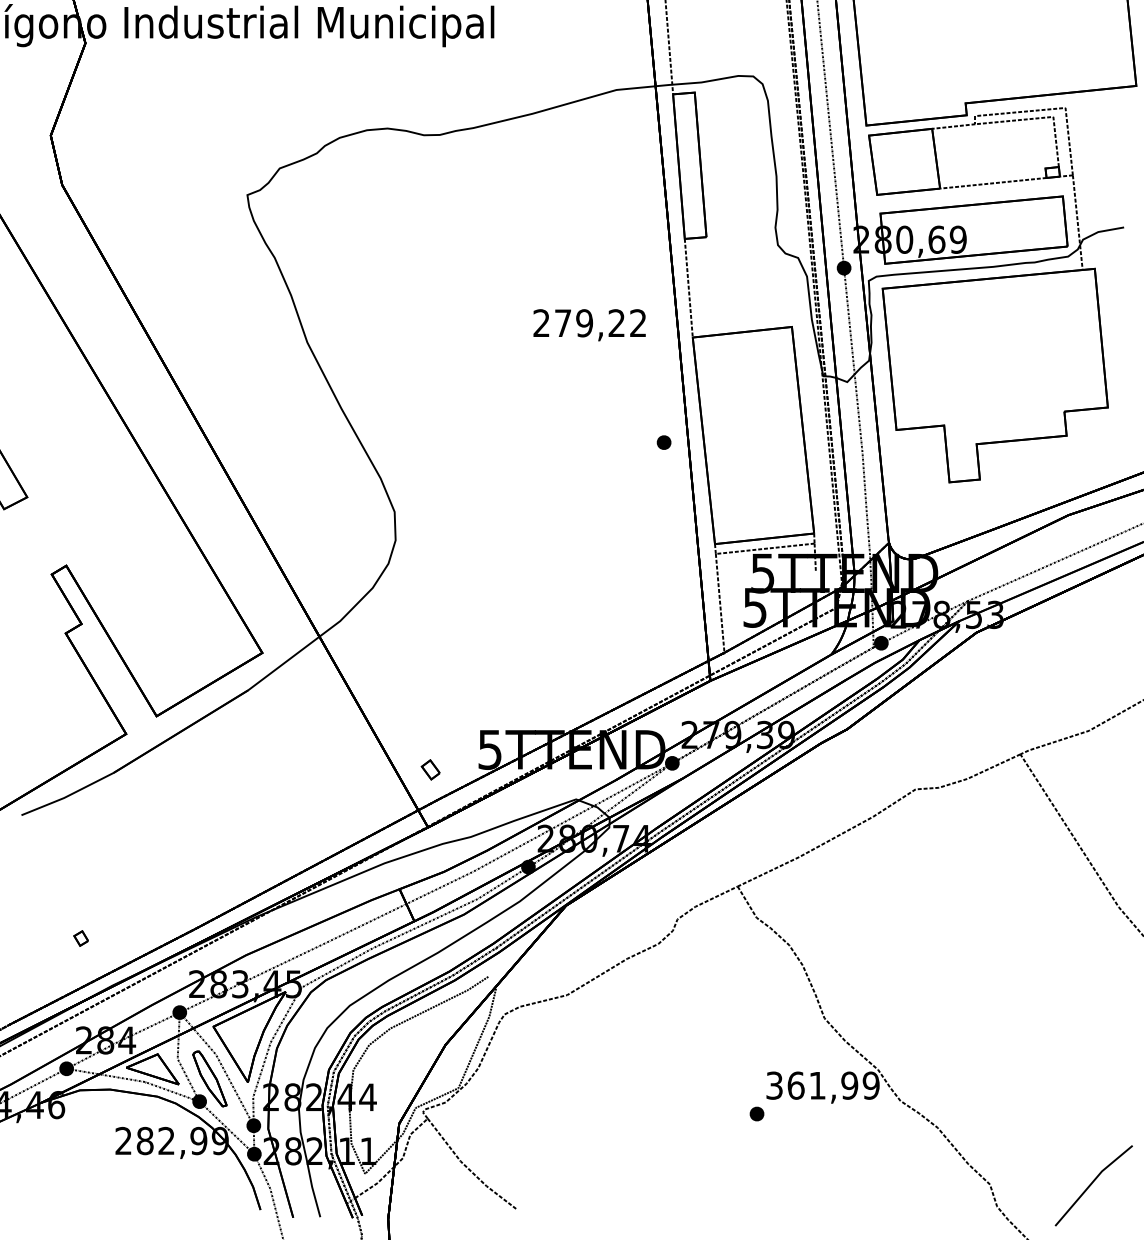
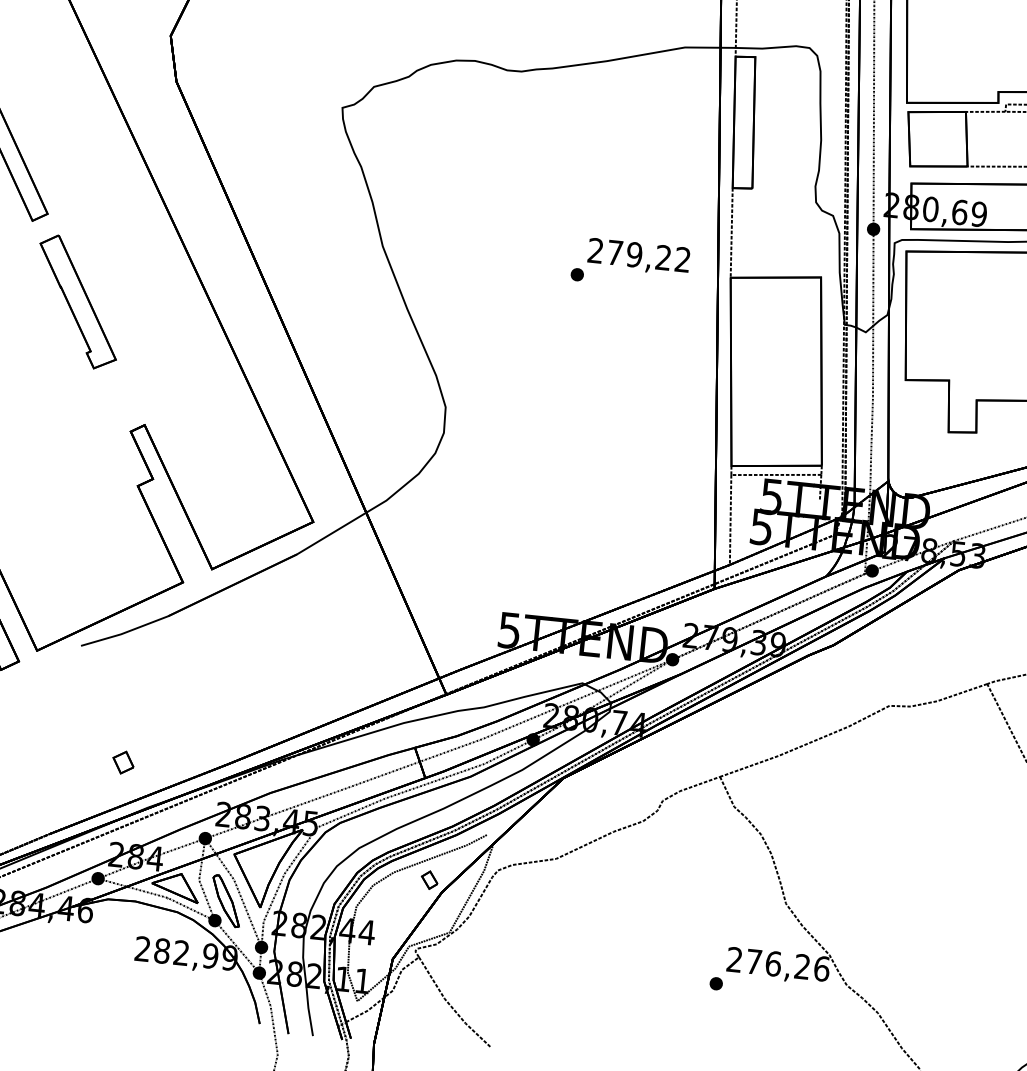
part: (663, 442) -> (576, 274), moved
part: (430, 769) -> (429, 879), moved
part: (80, 938) -> (122, 762), size x1.67
text: (822, 1085) -> (777, 964), 361,99 -> 276,26

